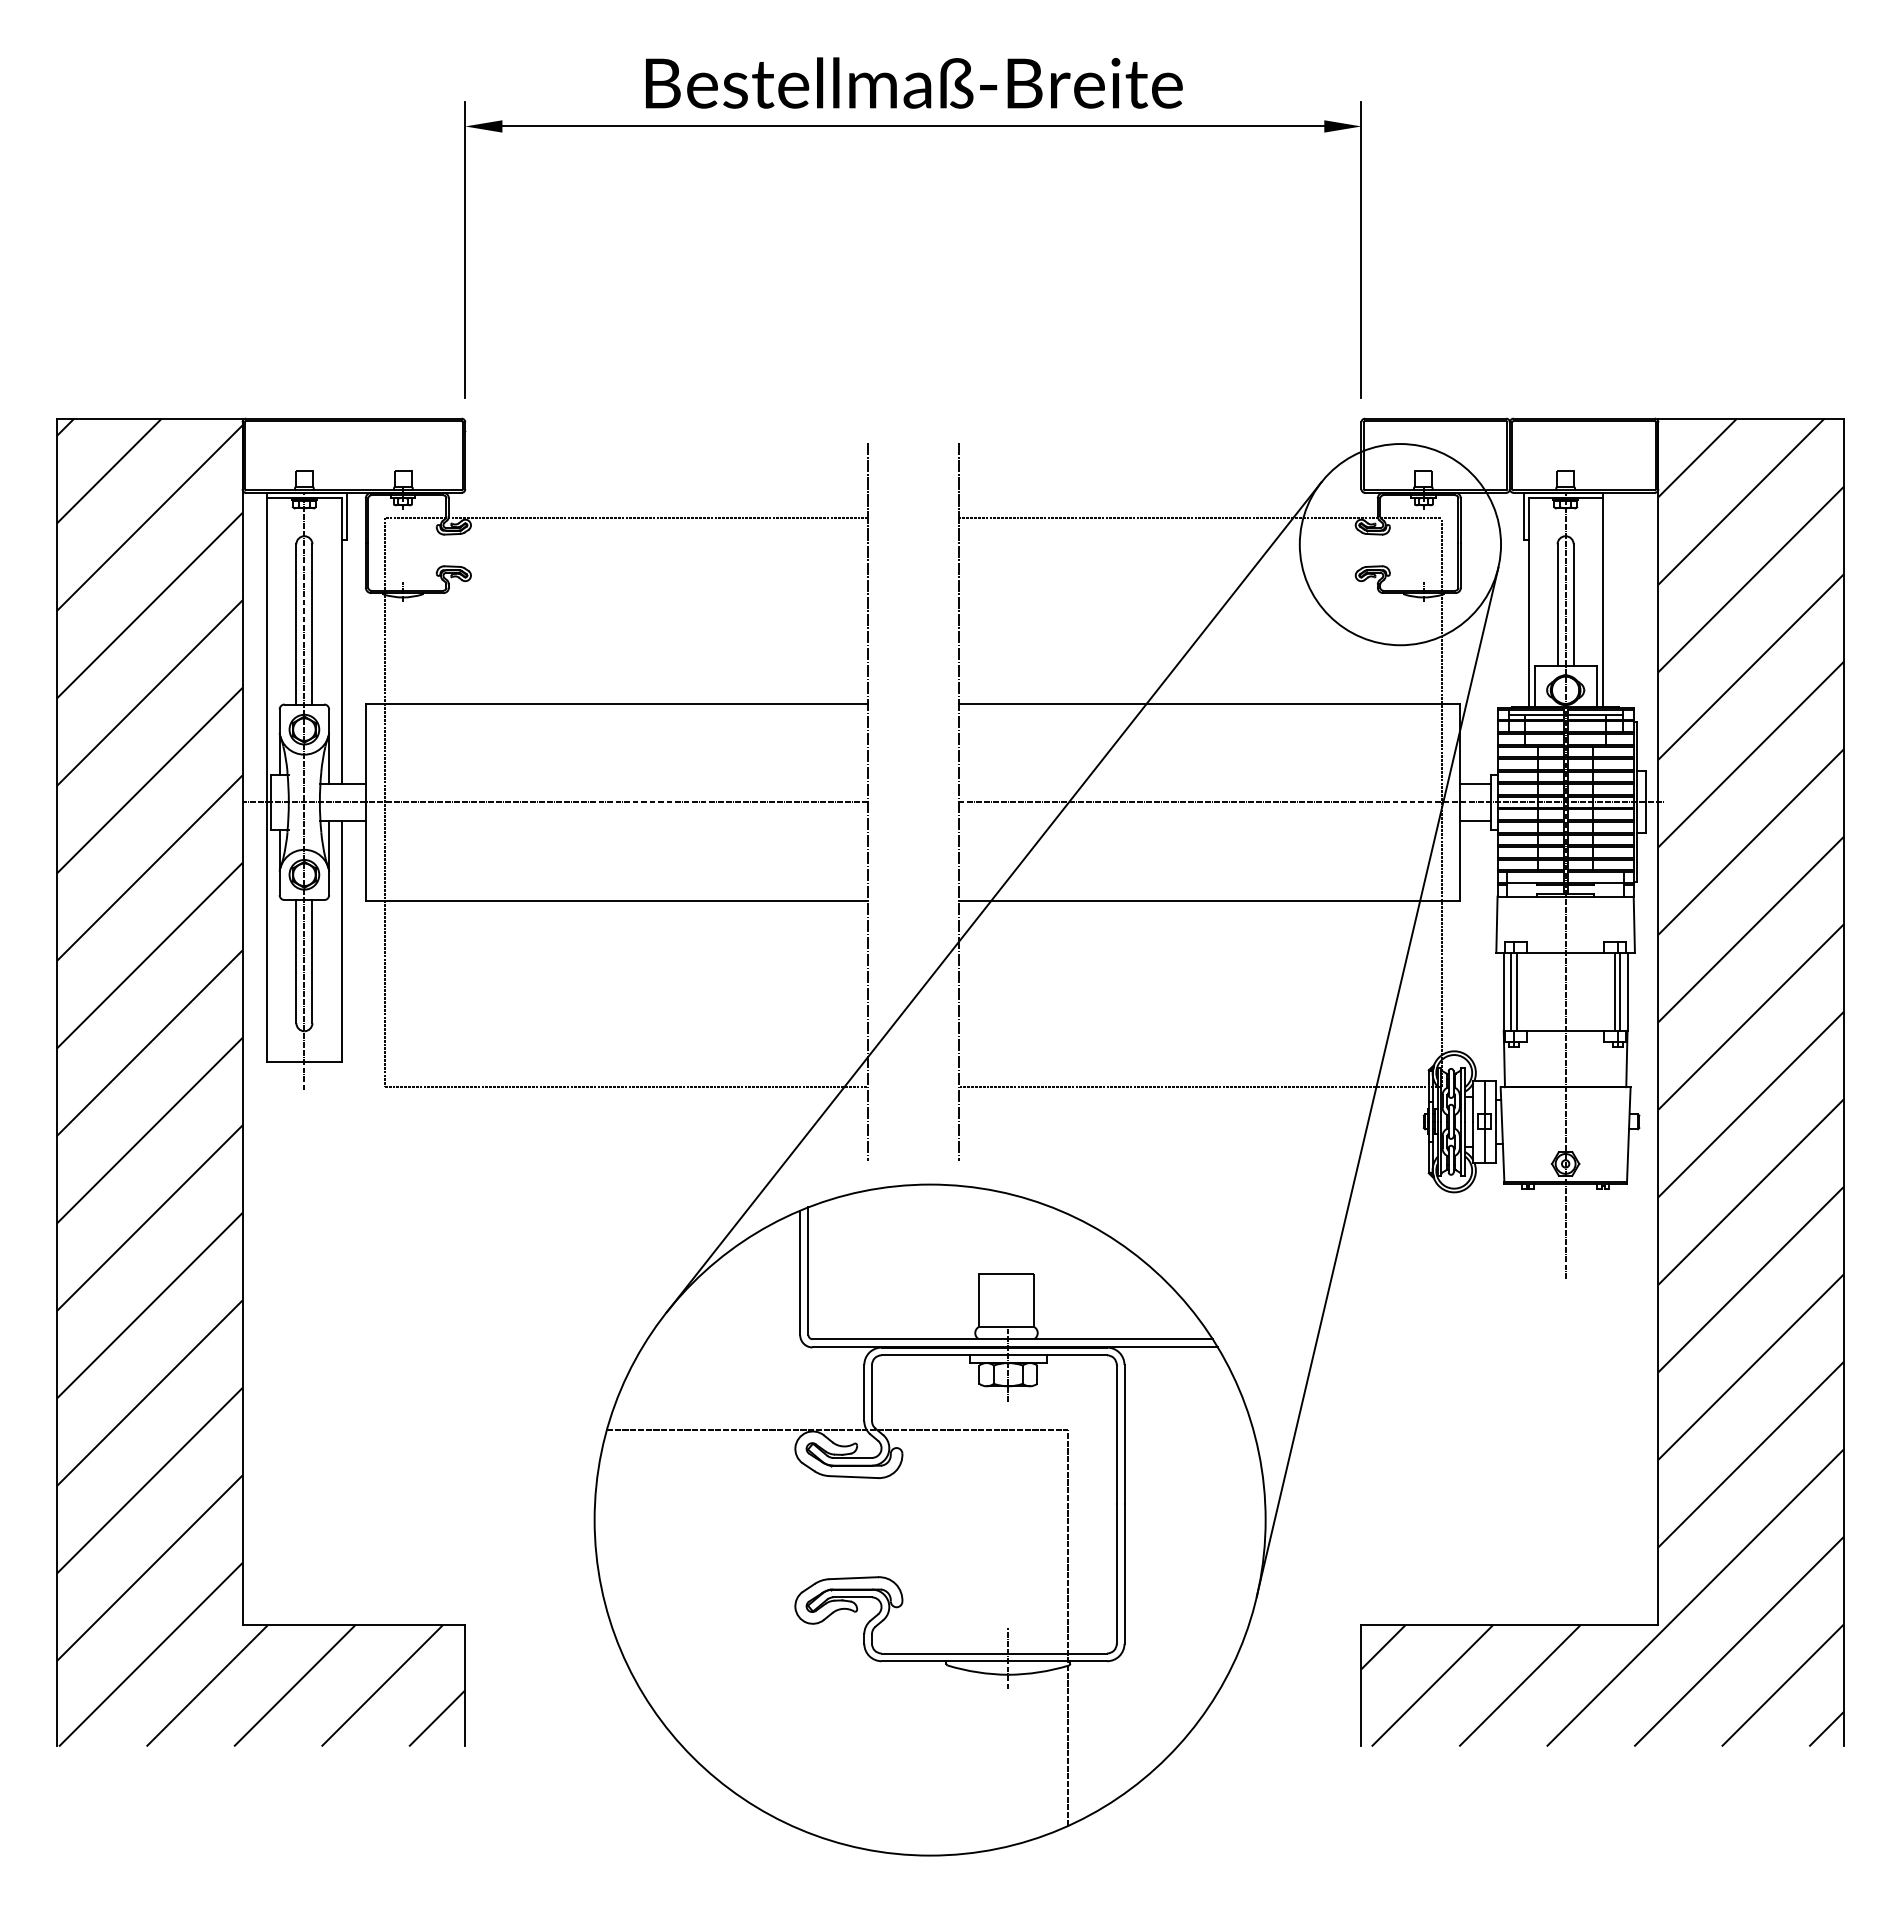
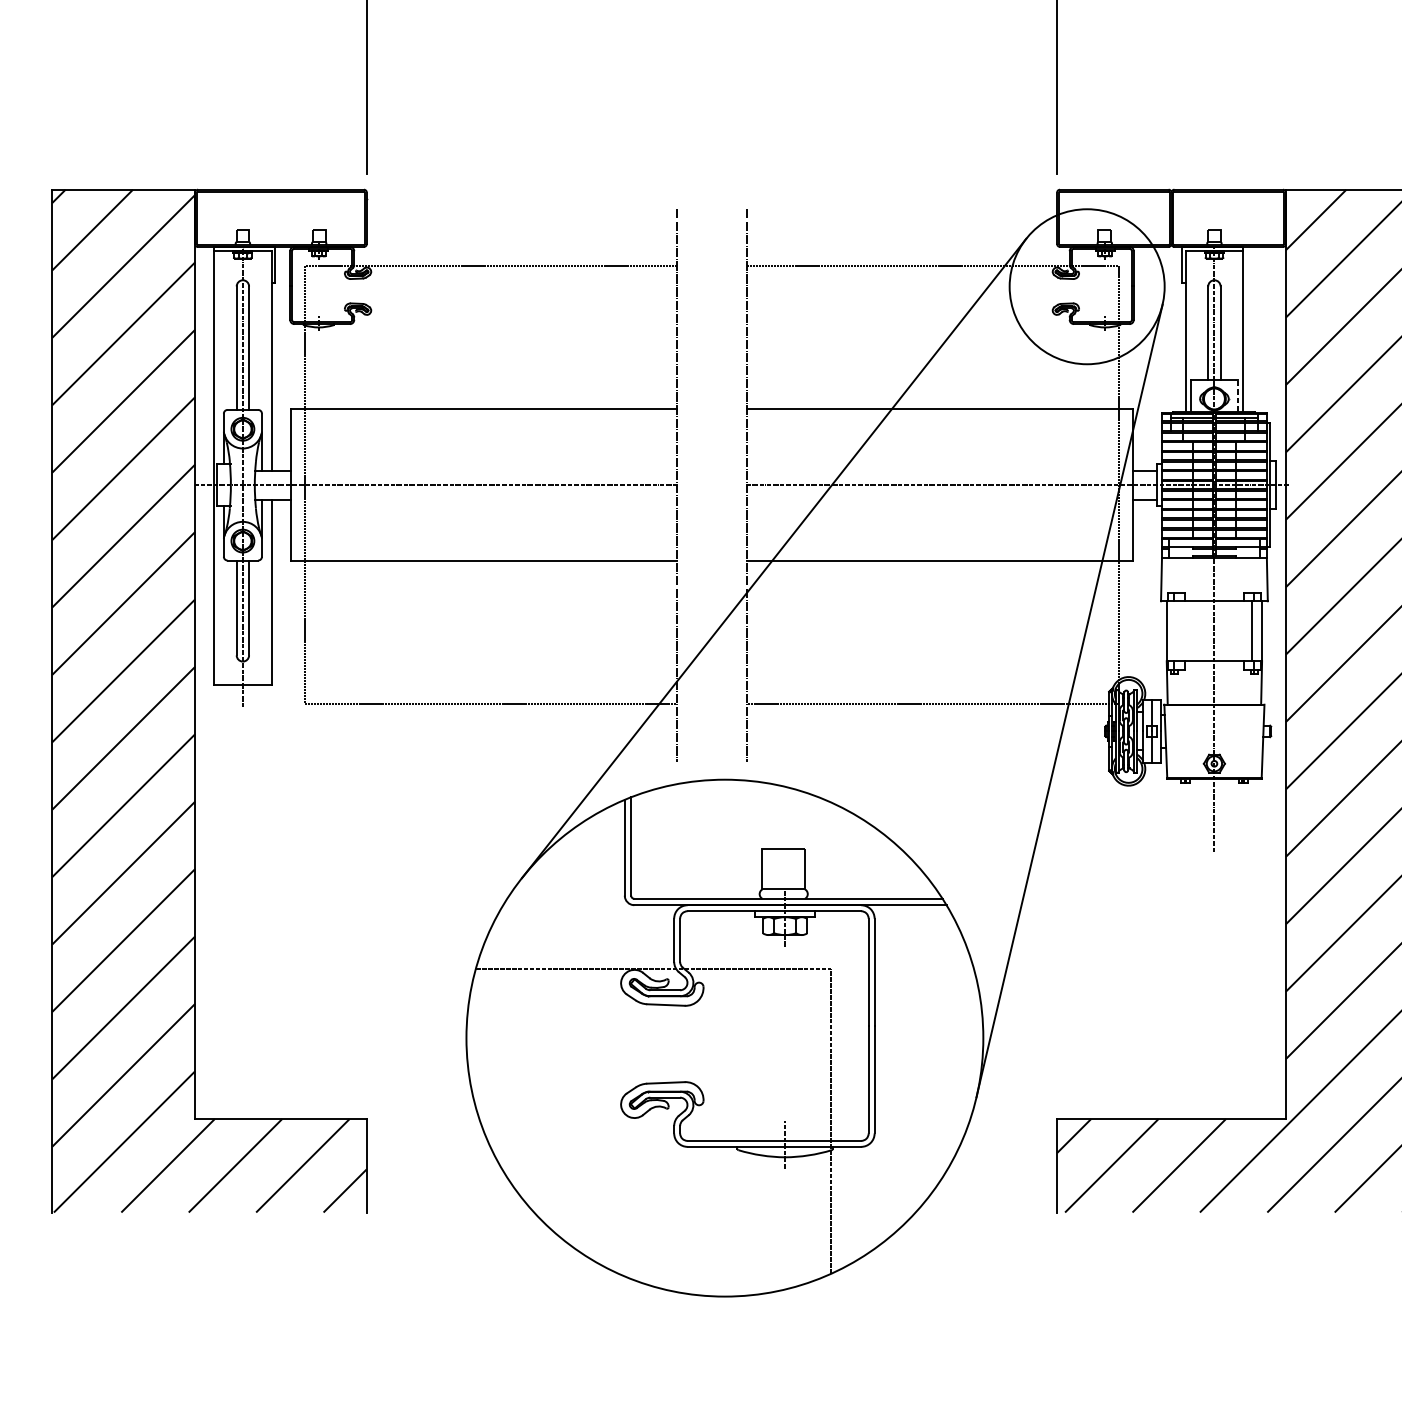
line: (1596, 685) -> (1238, 395), solid -> dashed
line: (1510, 991) -> (1171, 630), removed
line: (1516, 991) -> (1176, 630), removed
line: (1620, 991) -> (1256, 630), removed

